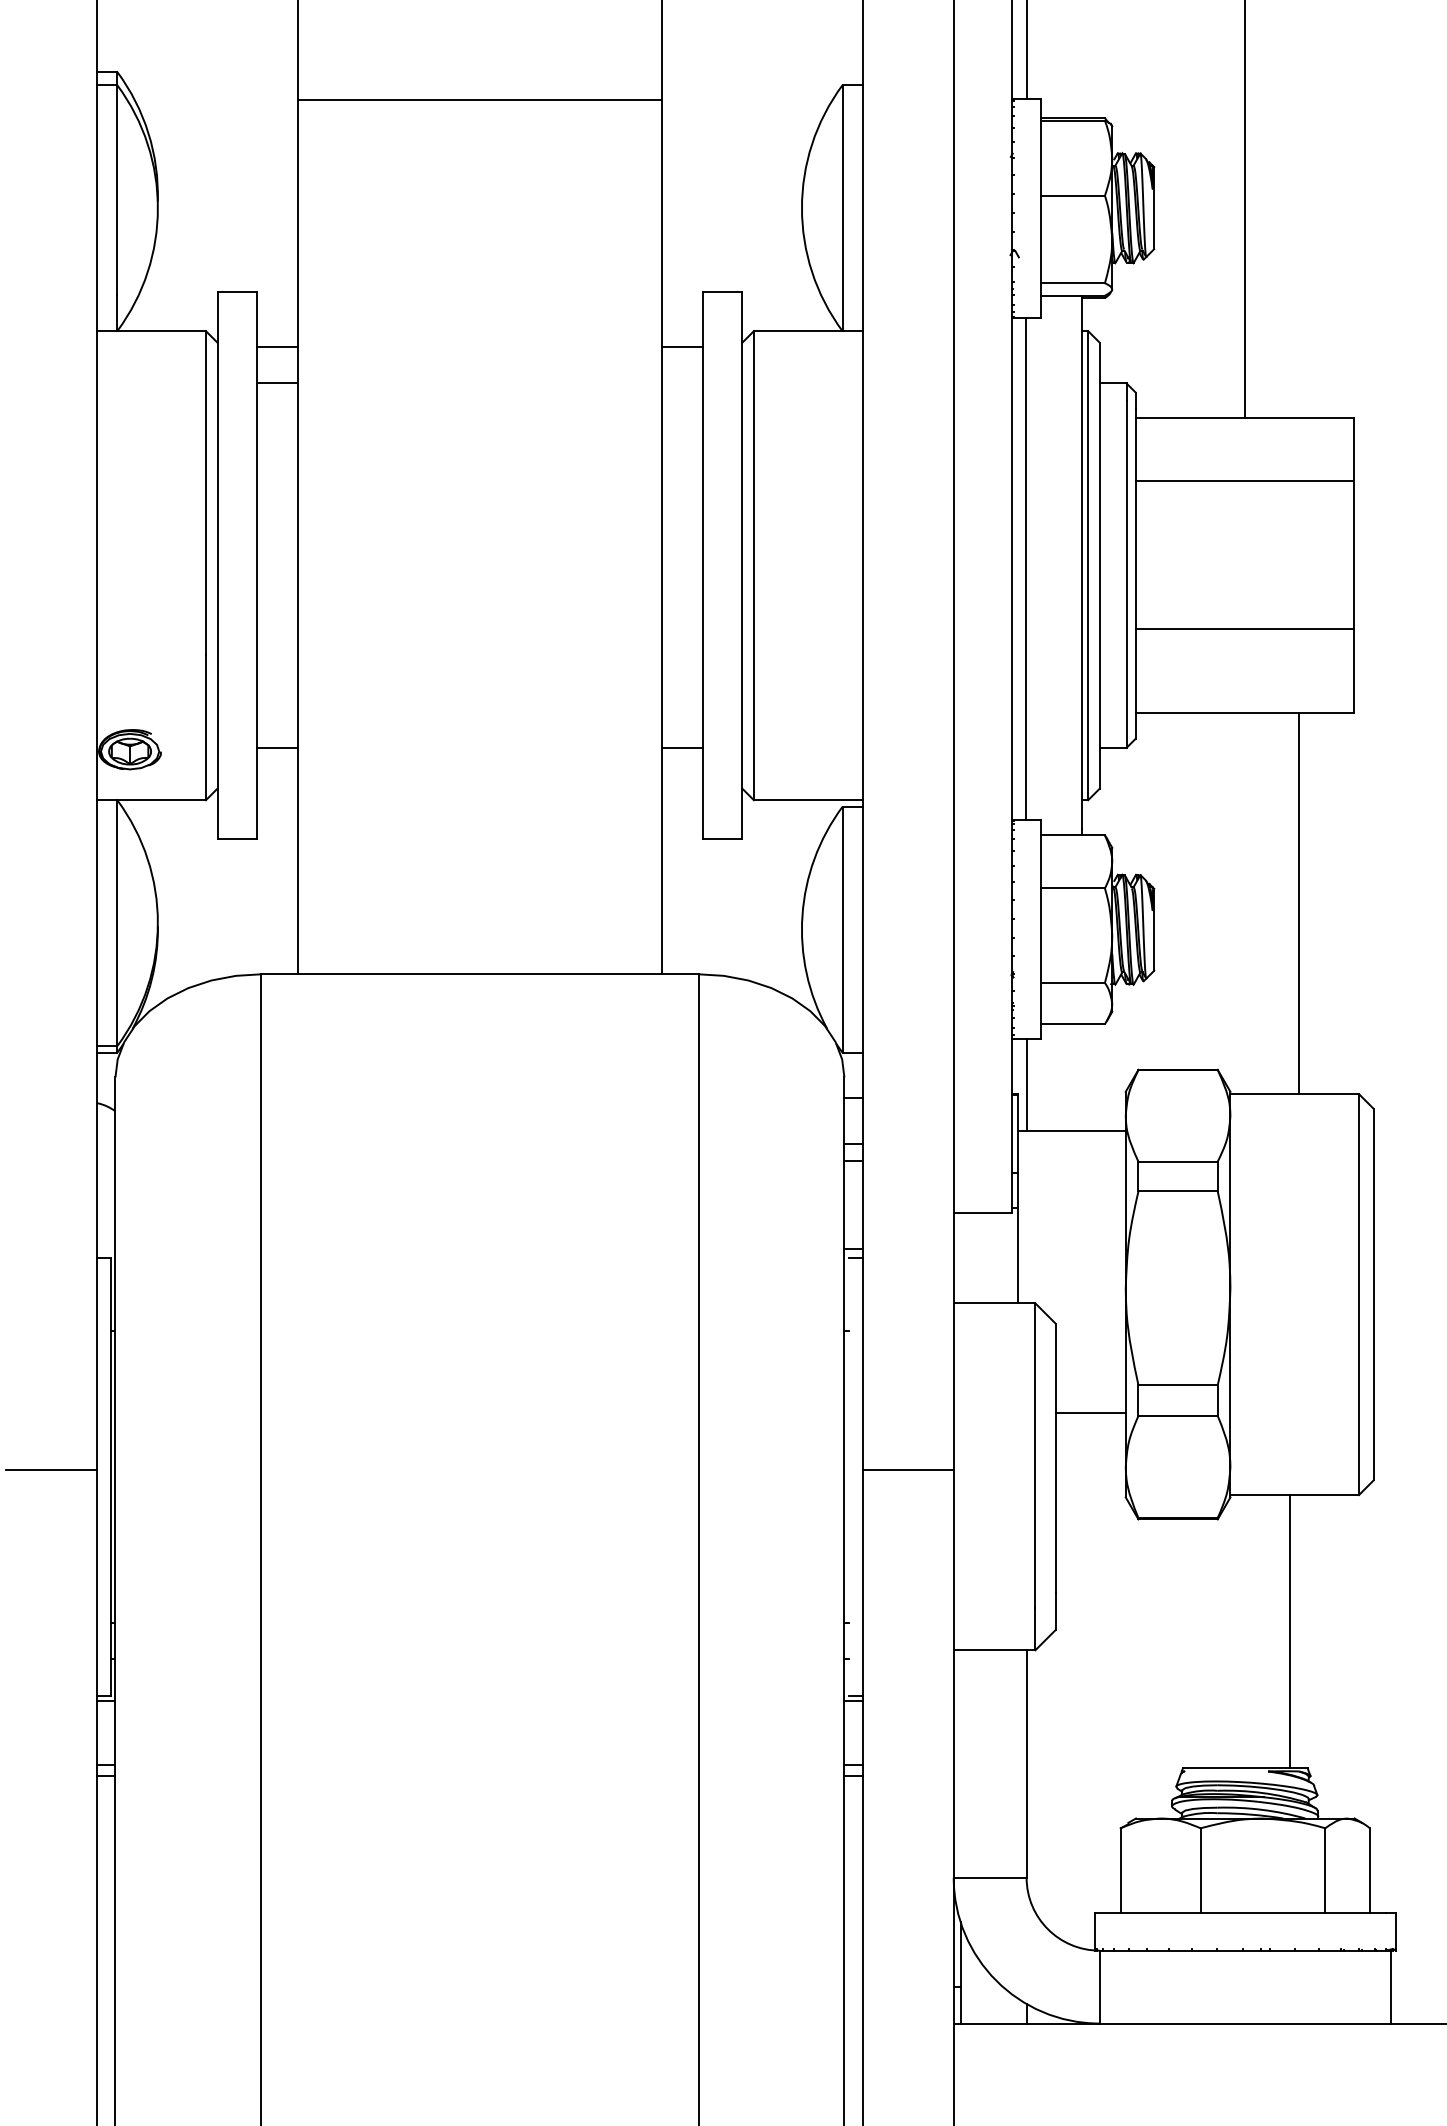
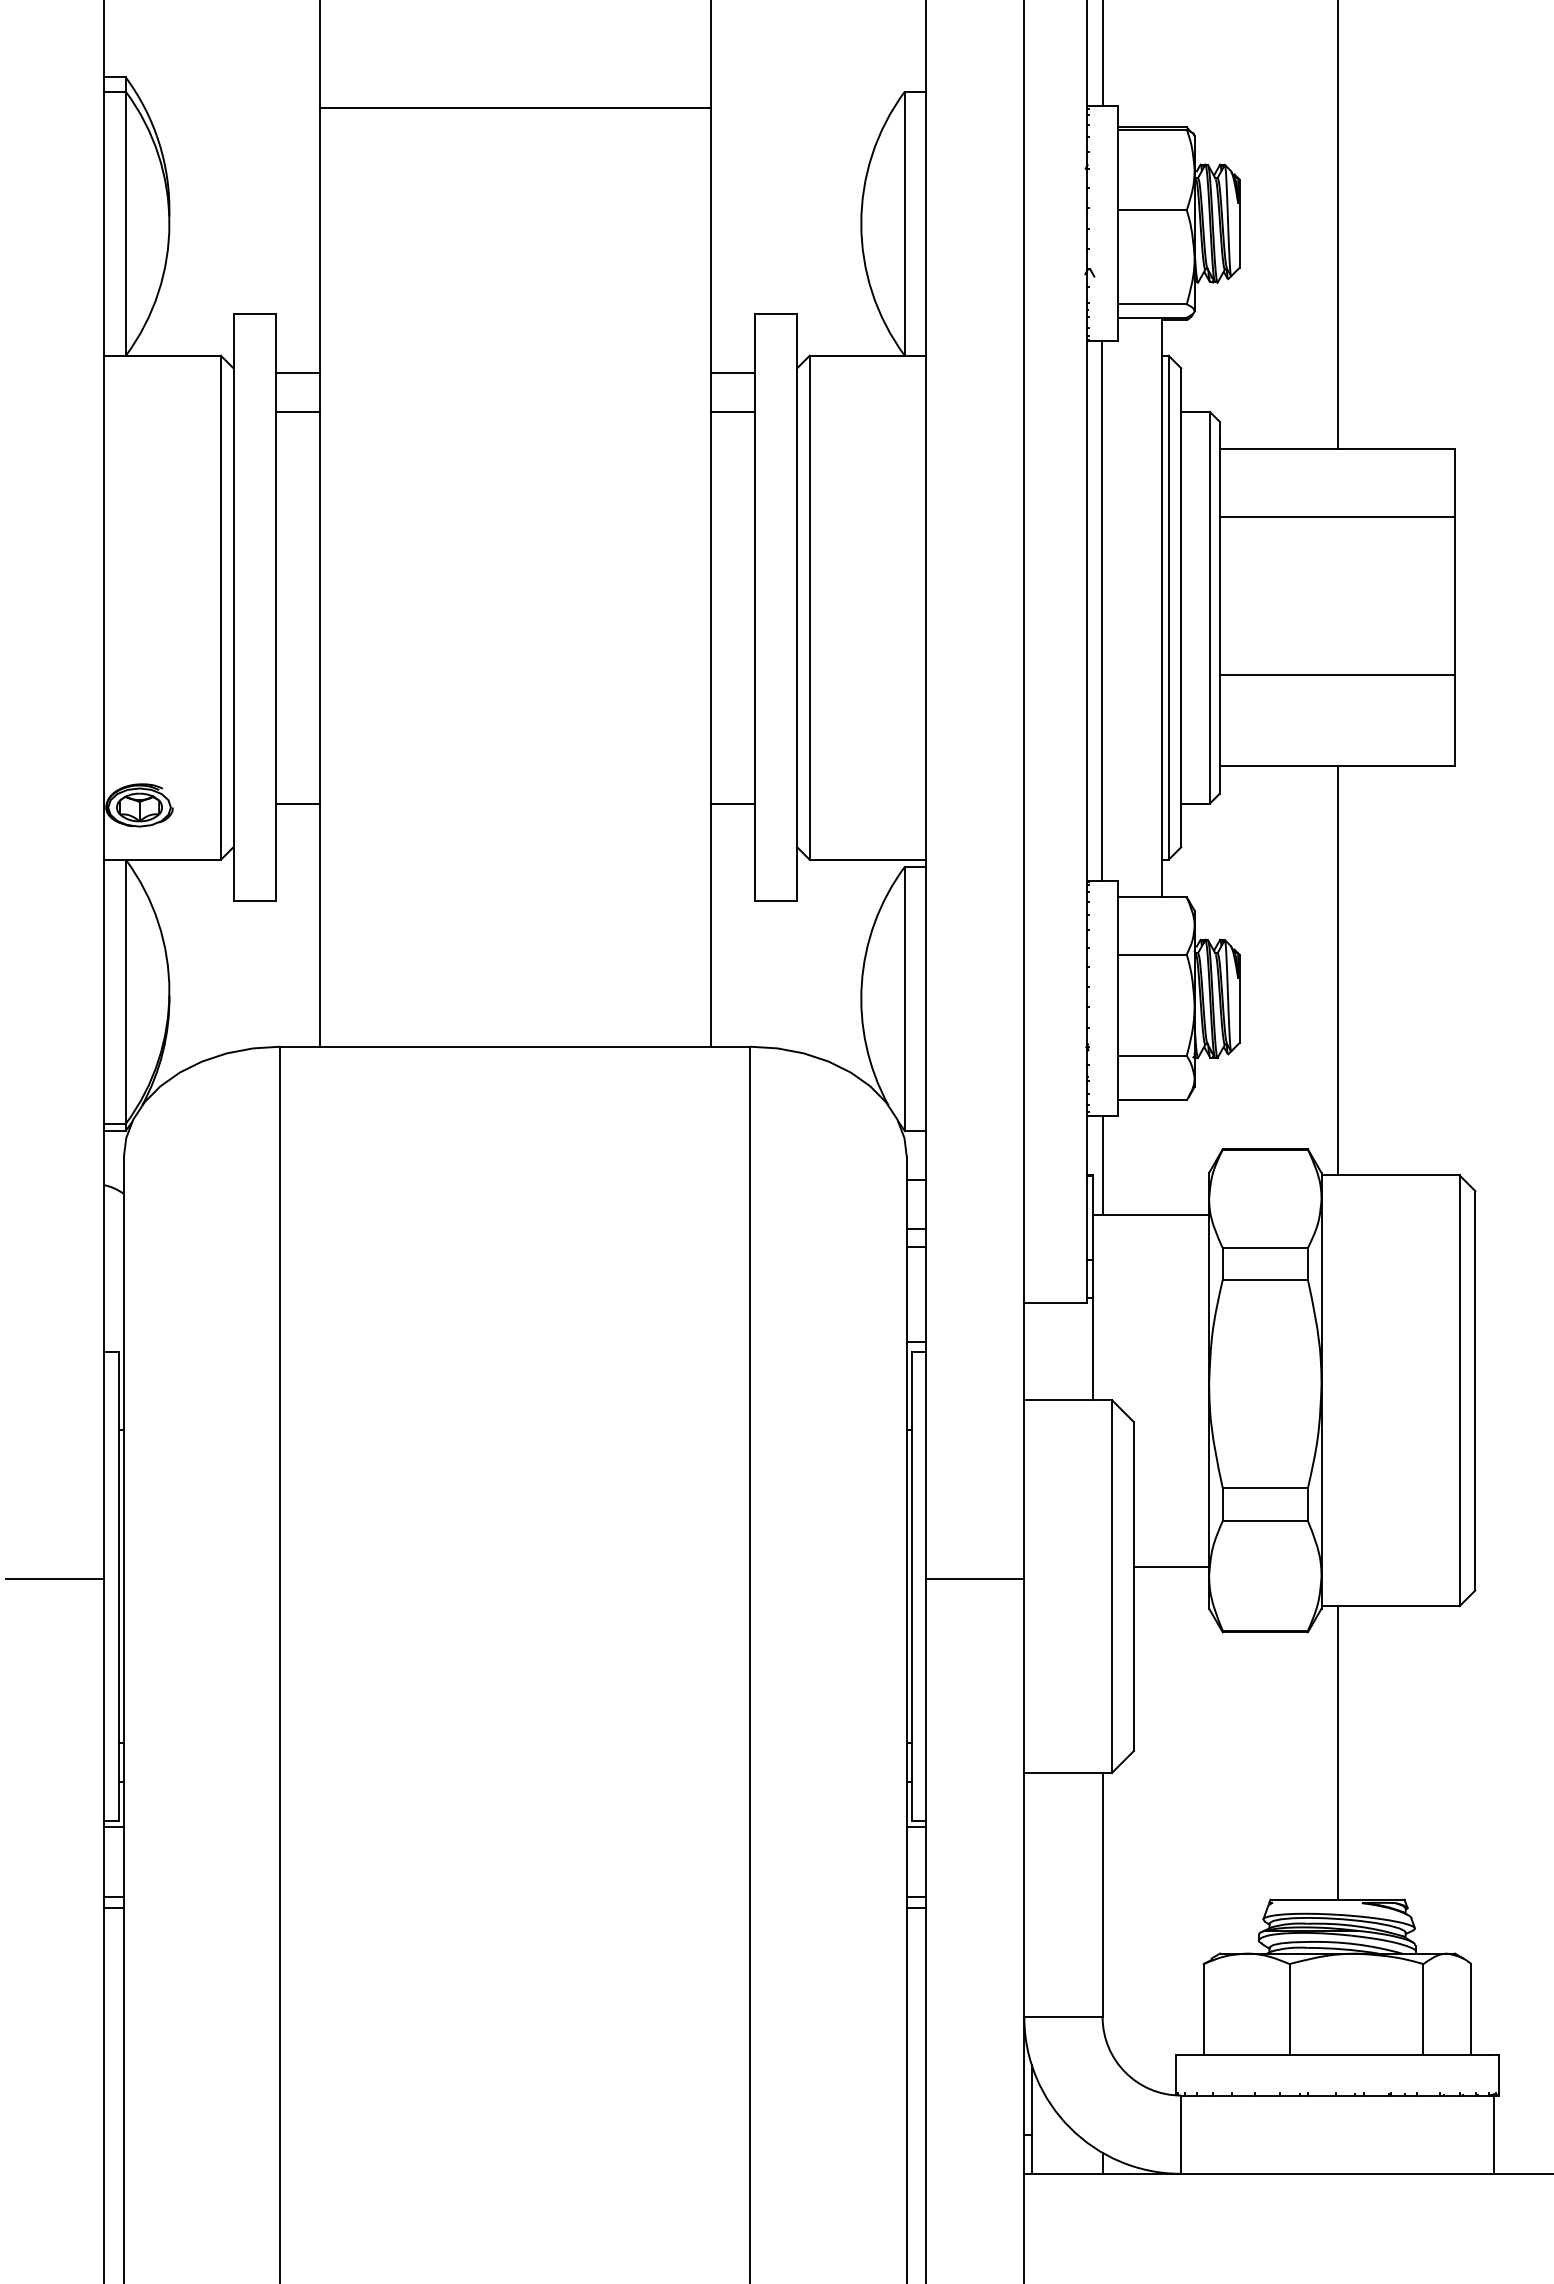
line: (683, 383) -> (733, 412), added
line: (1299, 903) -> (1337, 970), moved
line: (1090, 1412) -> (1171, 1566), moved
line: (848, 1476) -> (911, 1586), added
line: (1289, 1631) -> (1337, 1752), moved

